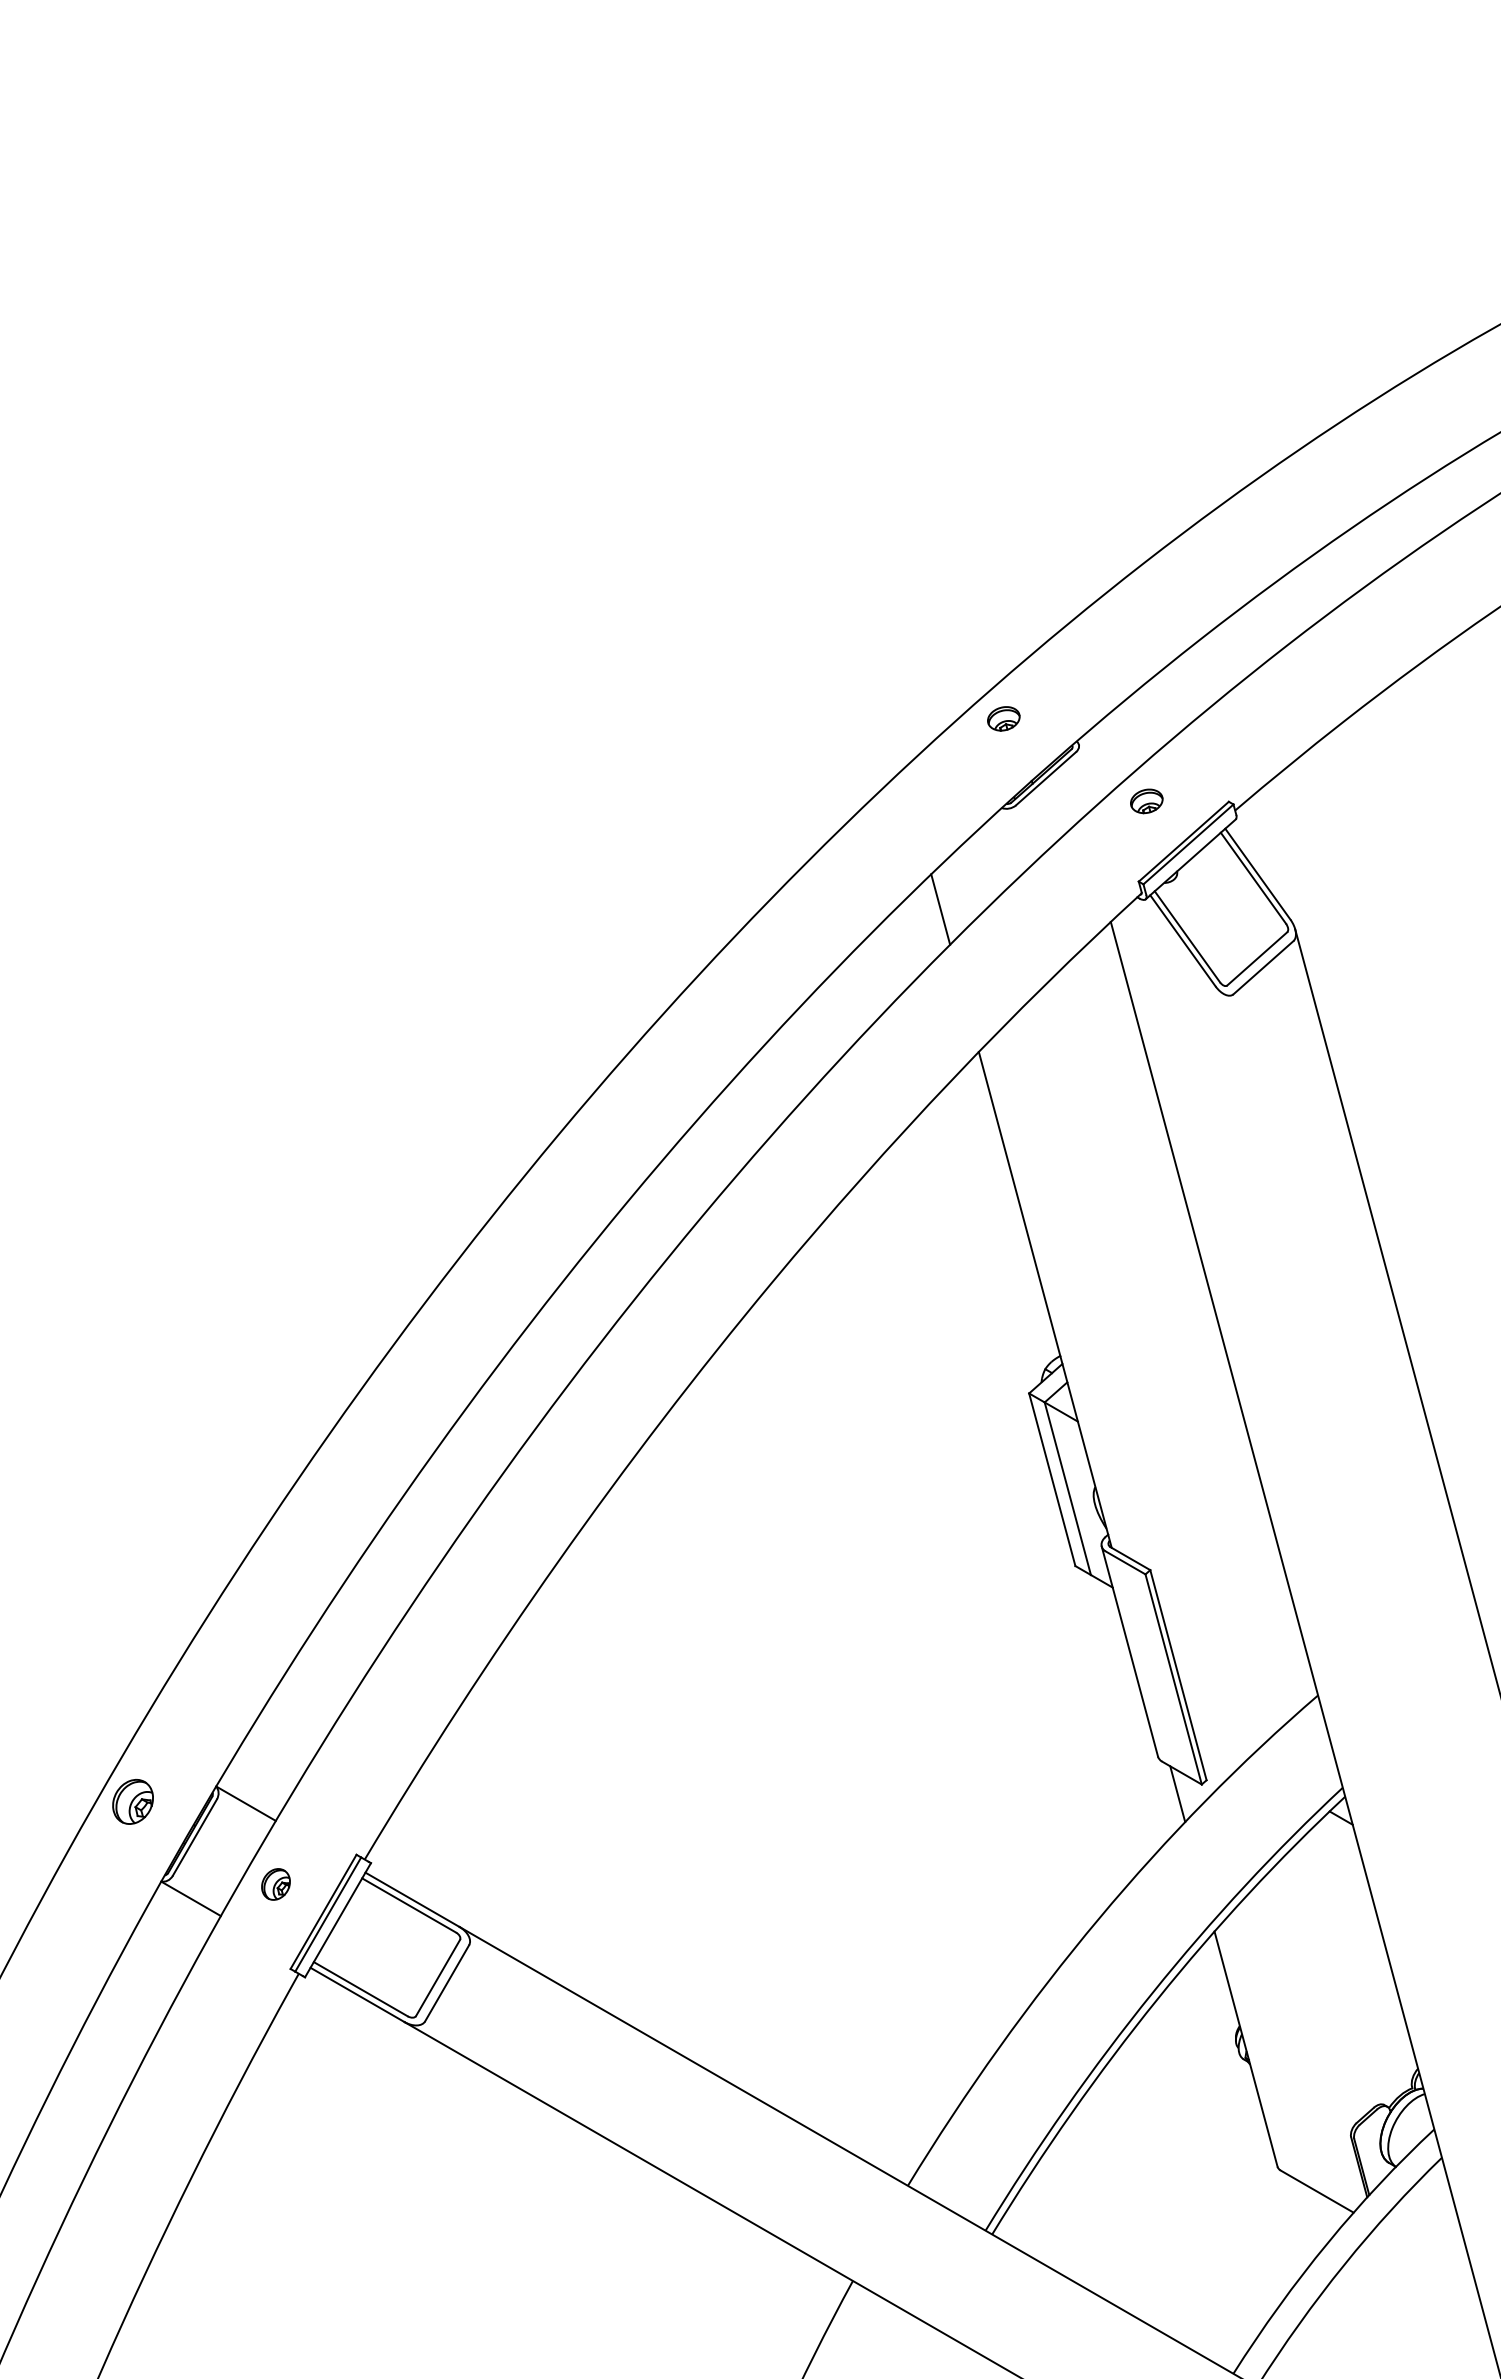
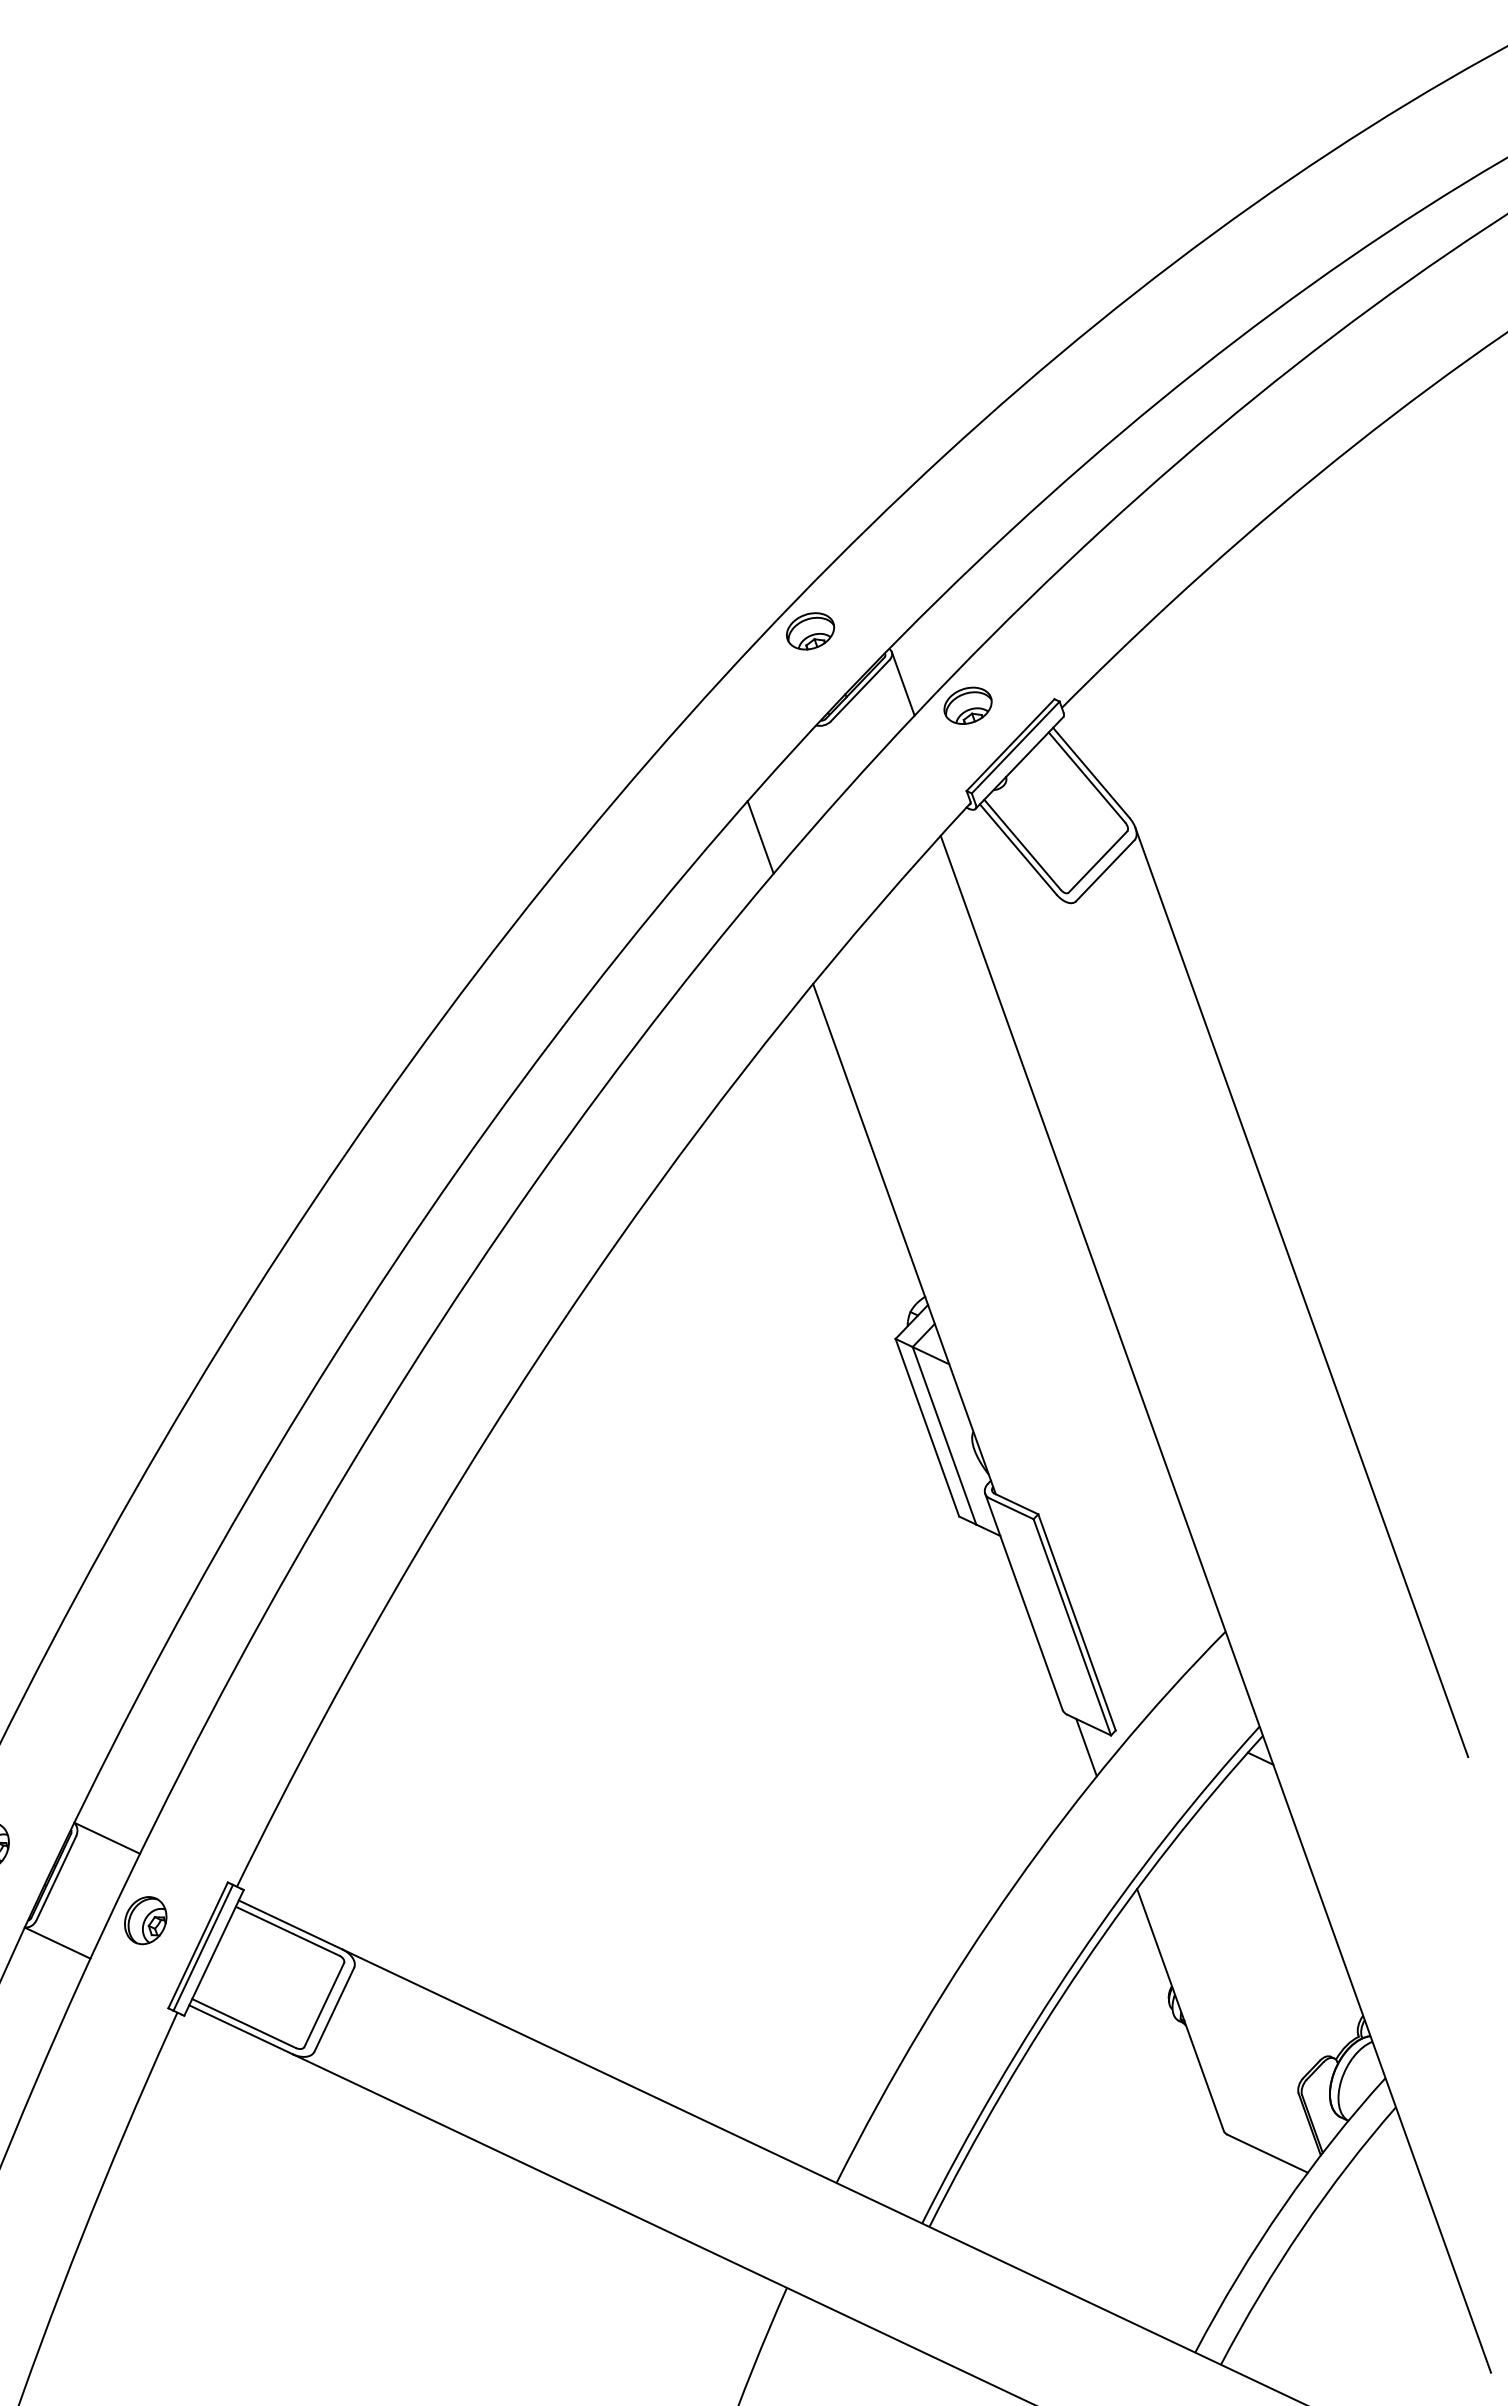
part: (1003, 718) -> (810, 631), size x1.43
line: (1086, 775) -> (902, 683), added
part: (1146, 801) -> (967, 706), size x1.43
part: (275, 1884) -> (145, 1920), size x1.43

